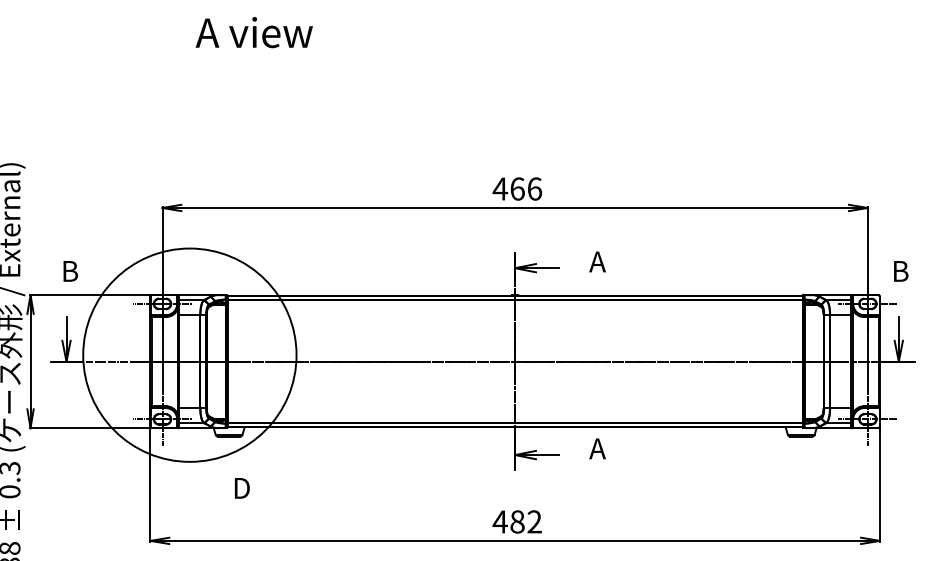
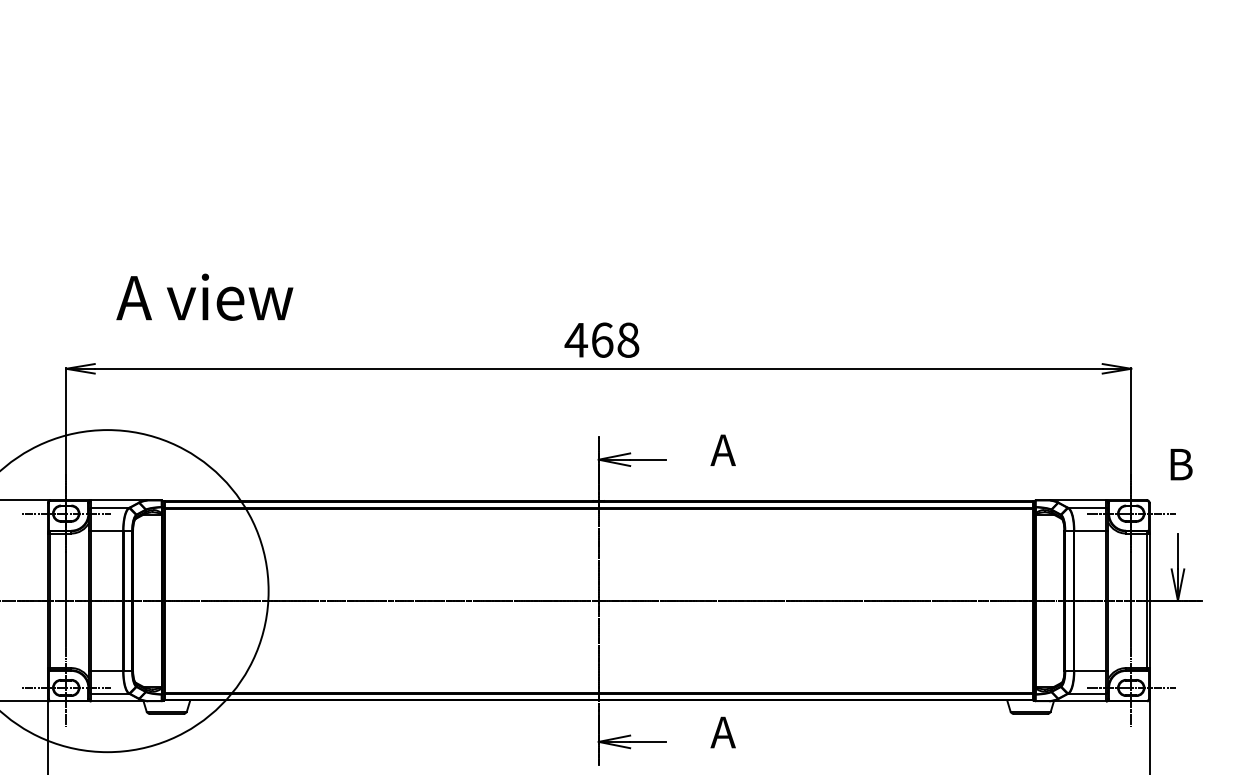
text: (253, 32) -> (203, 297), moved
text: (534, 188) -> (627, 339), 466 -> 468

